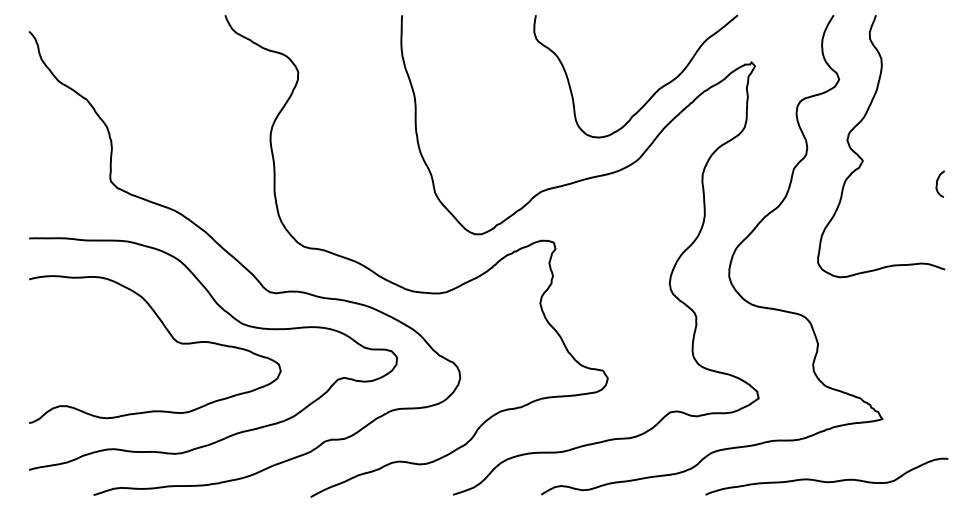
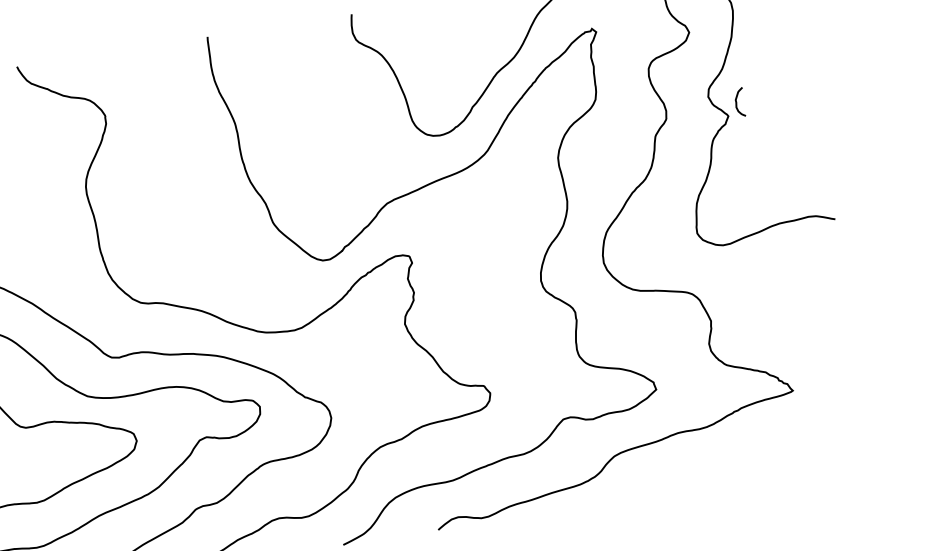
curve: (937, 183) -> (736, 102), moved
curve: (823, 480) -> (739, 467), removed

